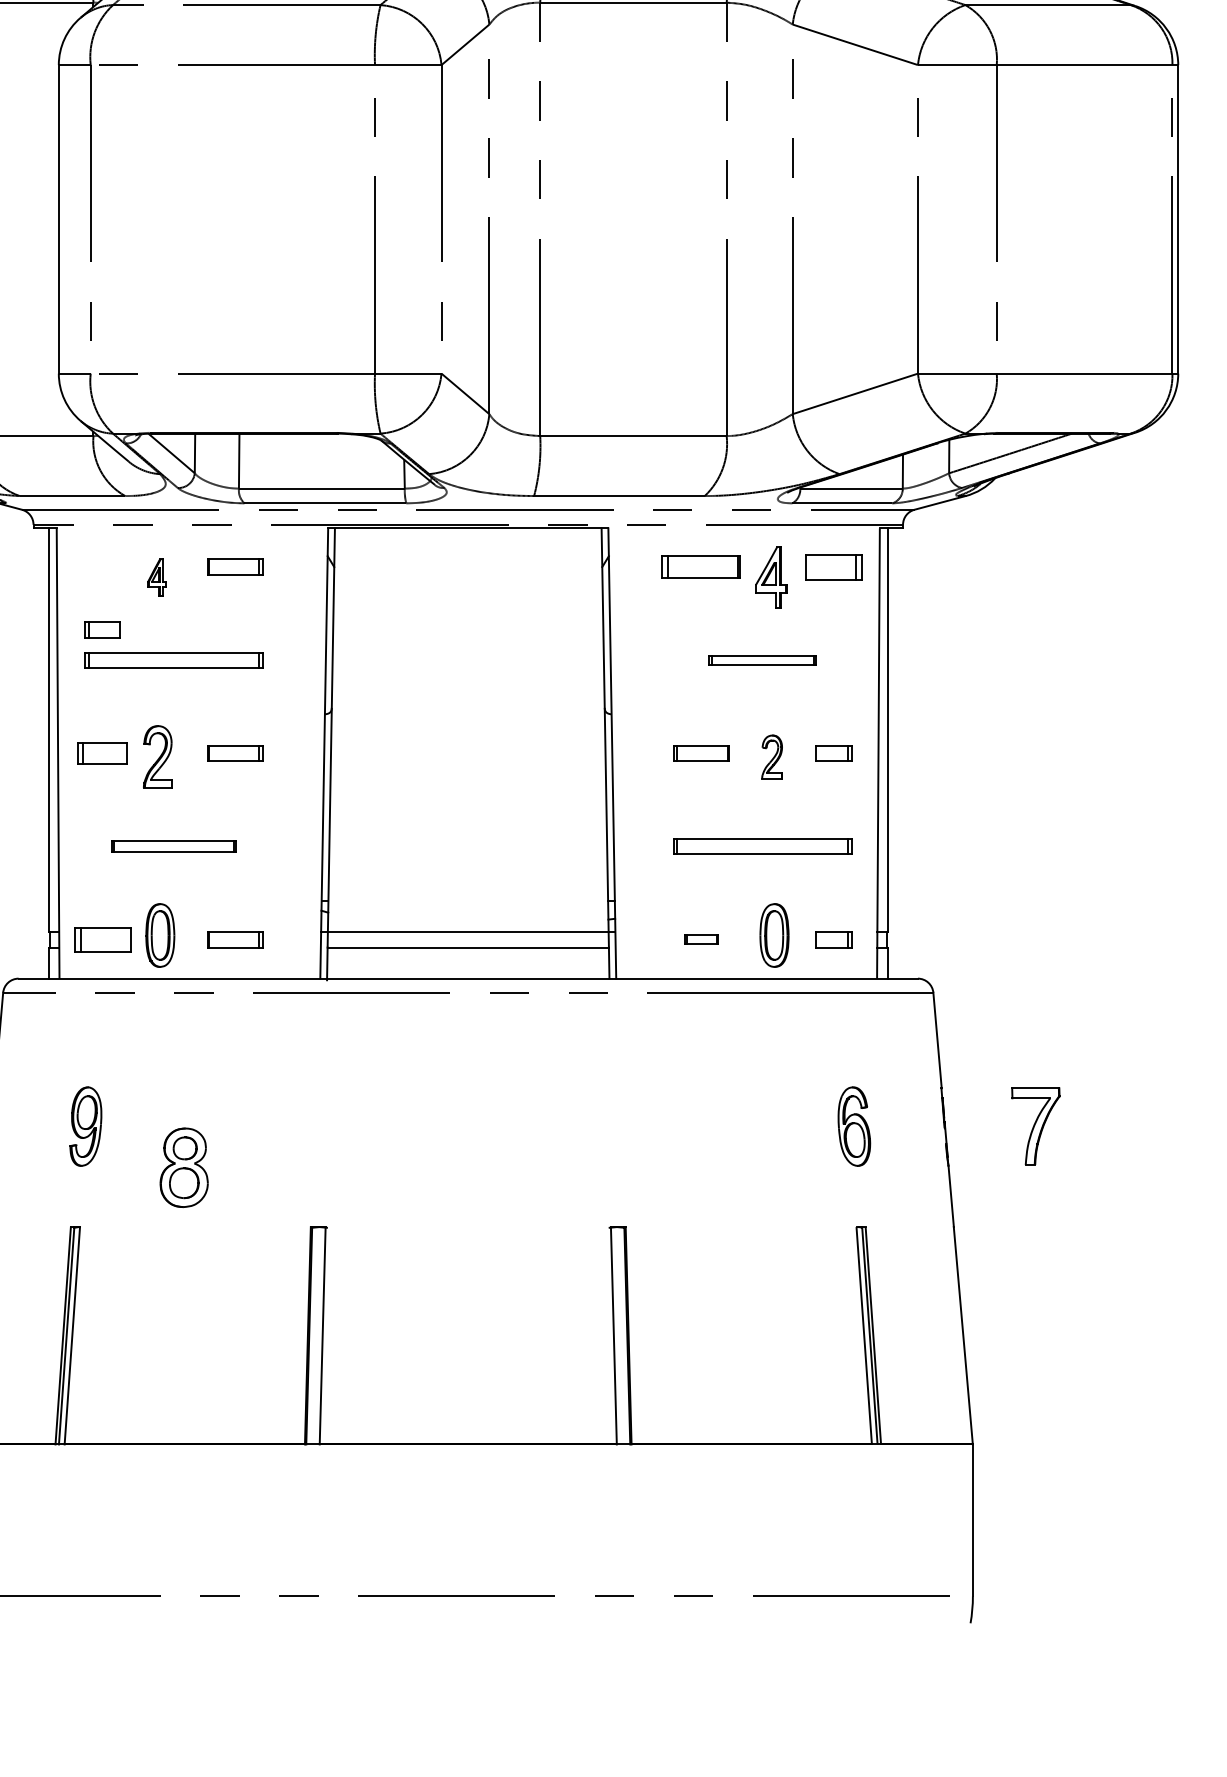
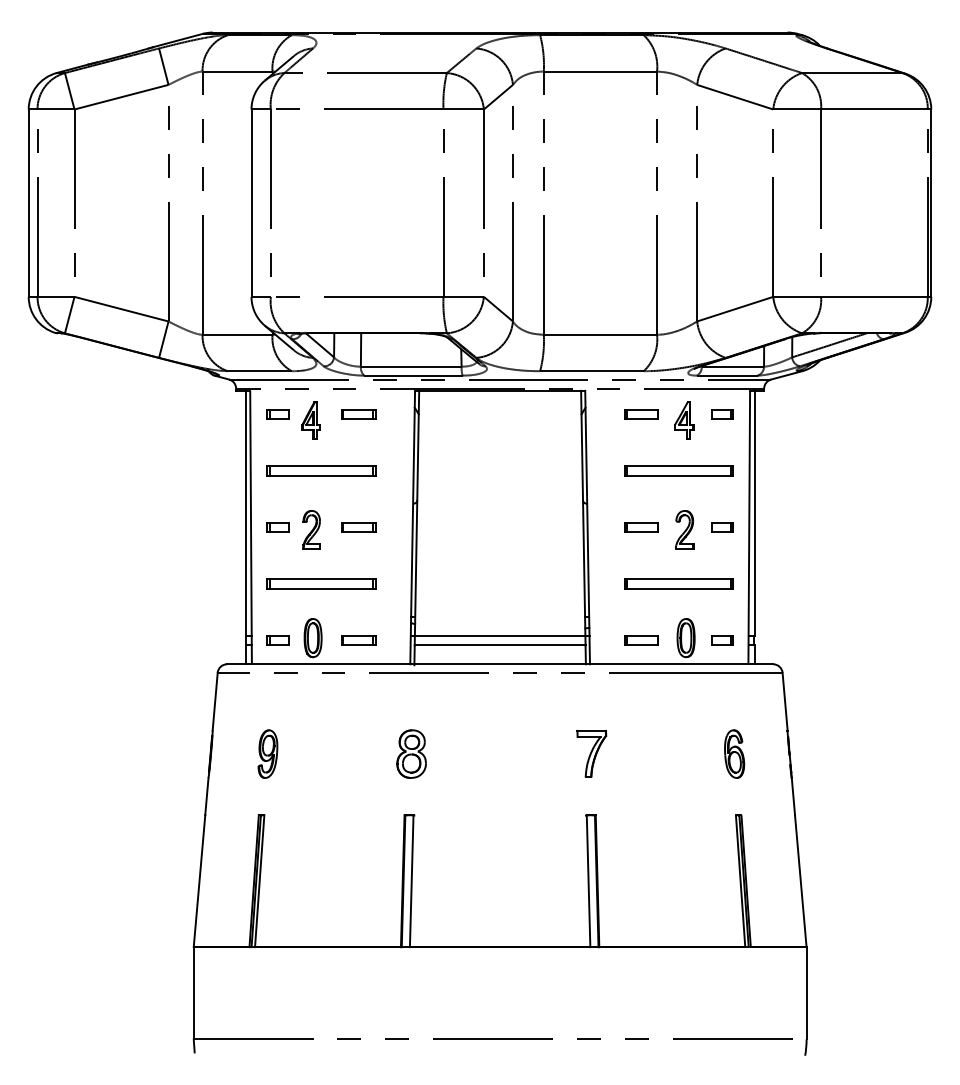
part: (701, 567) -> (641, 414), size x0.71
part: (834, 567) -> (722, 414), size x0.62
part: (155, 577) -> (310, 420), size x1.67
part: (101, 629) -> (277, 414), moved
part: (761, 659) -> (678, 470), size x1.67
part: (101, 753) -> (277, 527), size x0.71
part: (771, 756) -> (684, 529), size x1.43
part: (174, 845) -> (321, 583), size x1.43
part: (101, 939) -> (277, 640), size x0.62
part: (701, 939) -> (641, 640), size x1.67
part: (1035, 1125) -> (591, 753), moved
part: (183, 1166) -> (411, 753), moved

